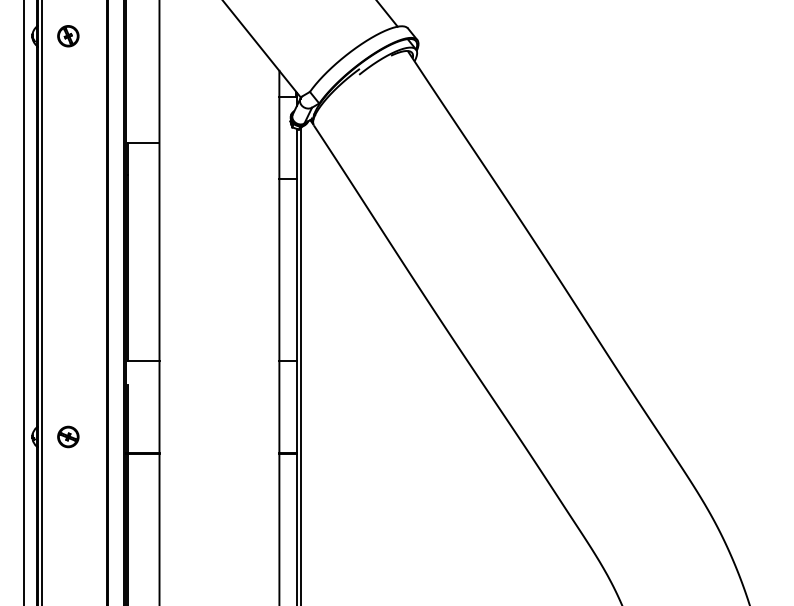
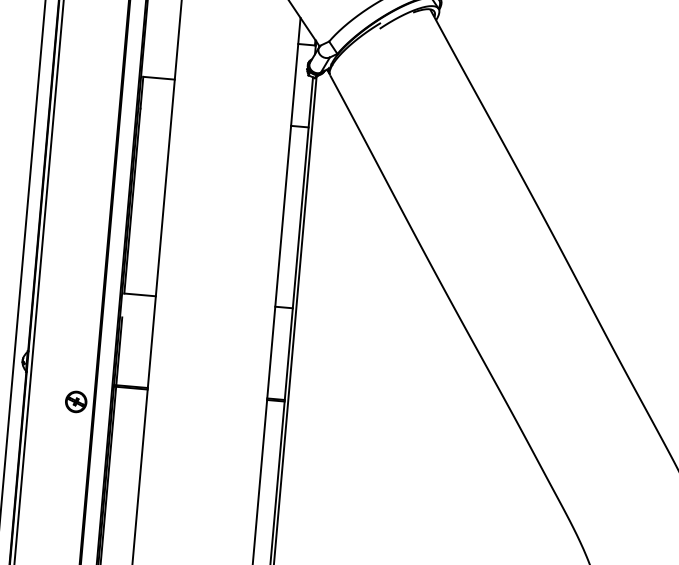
part: (68, 436) -> (76, 401), moved

